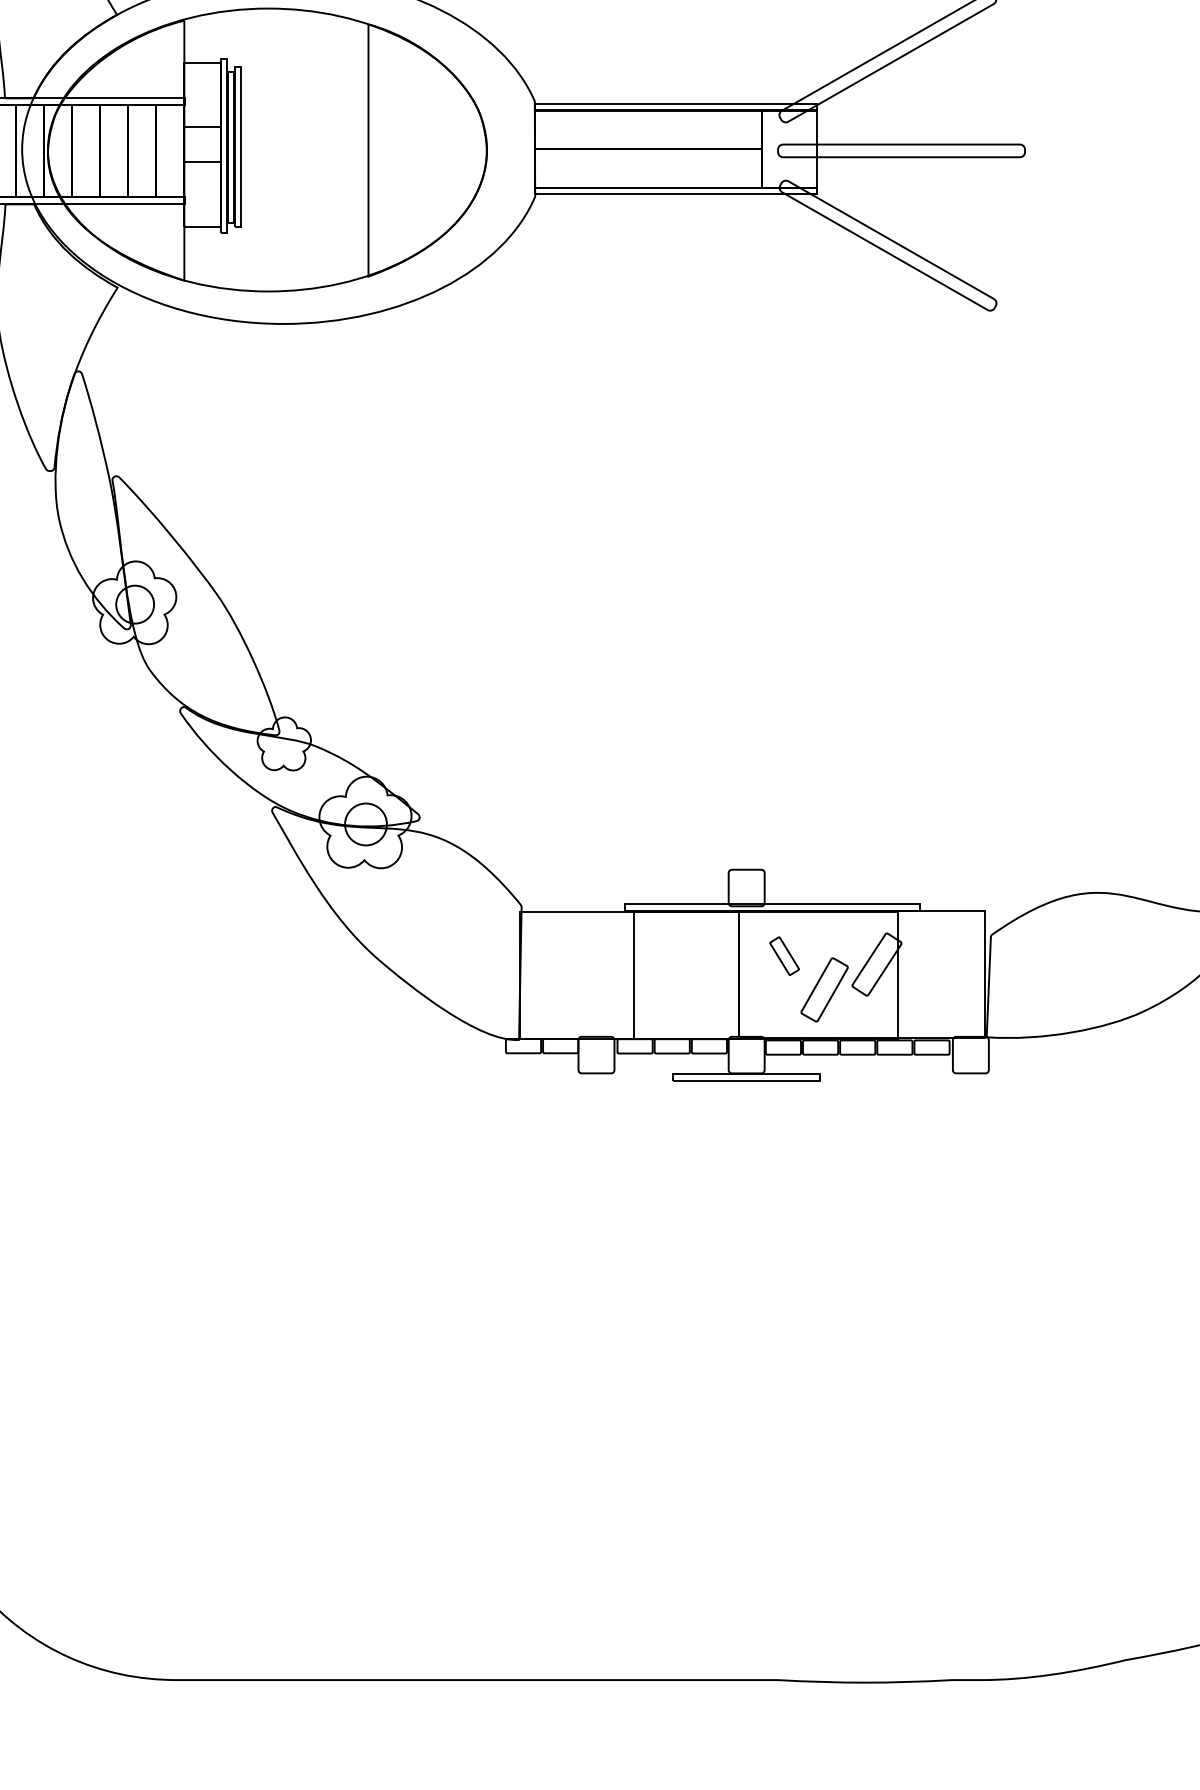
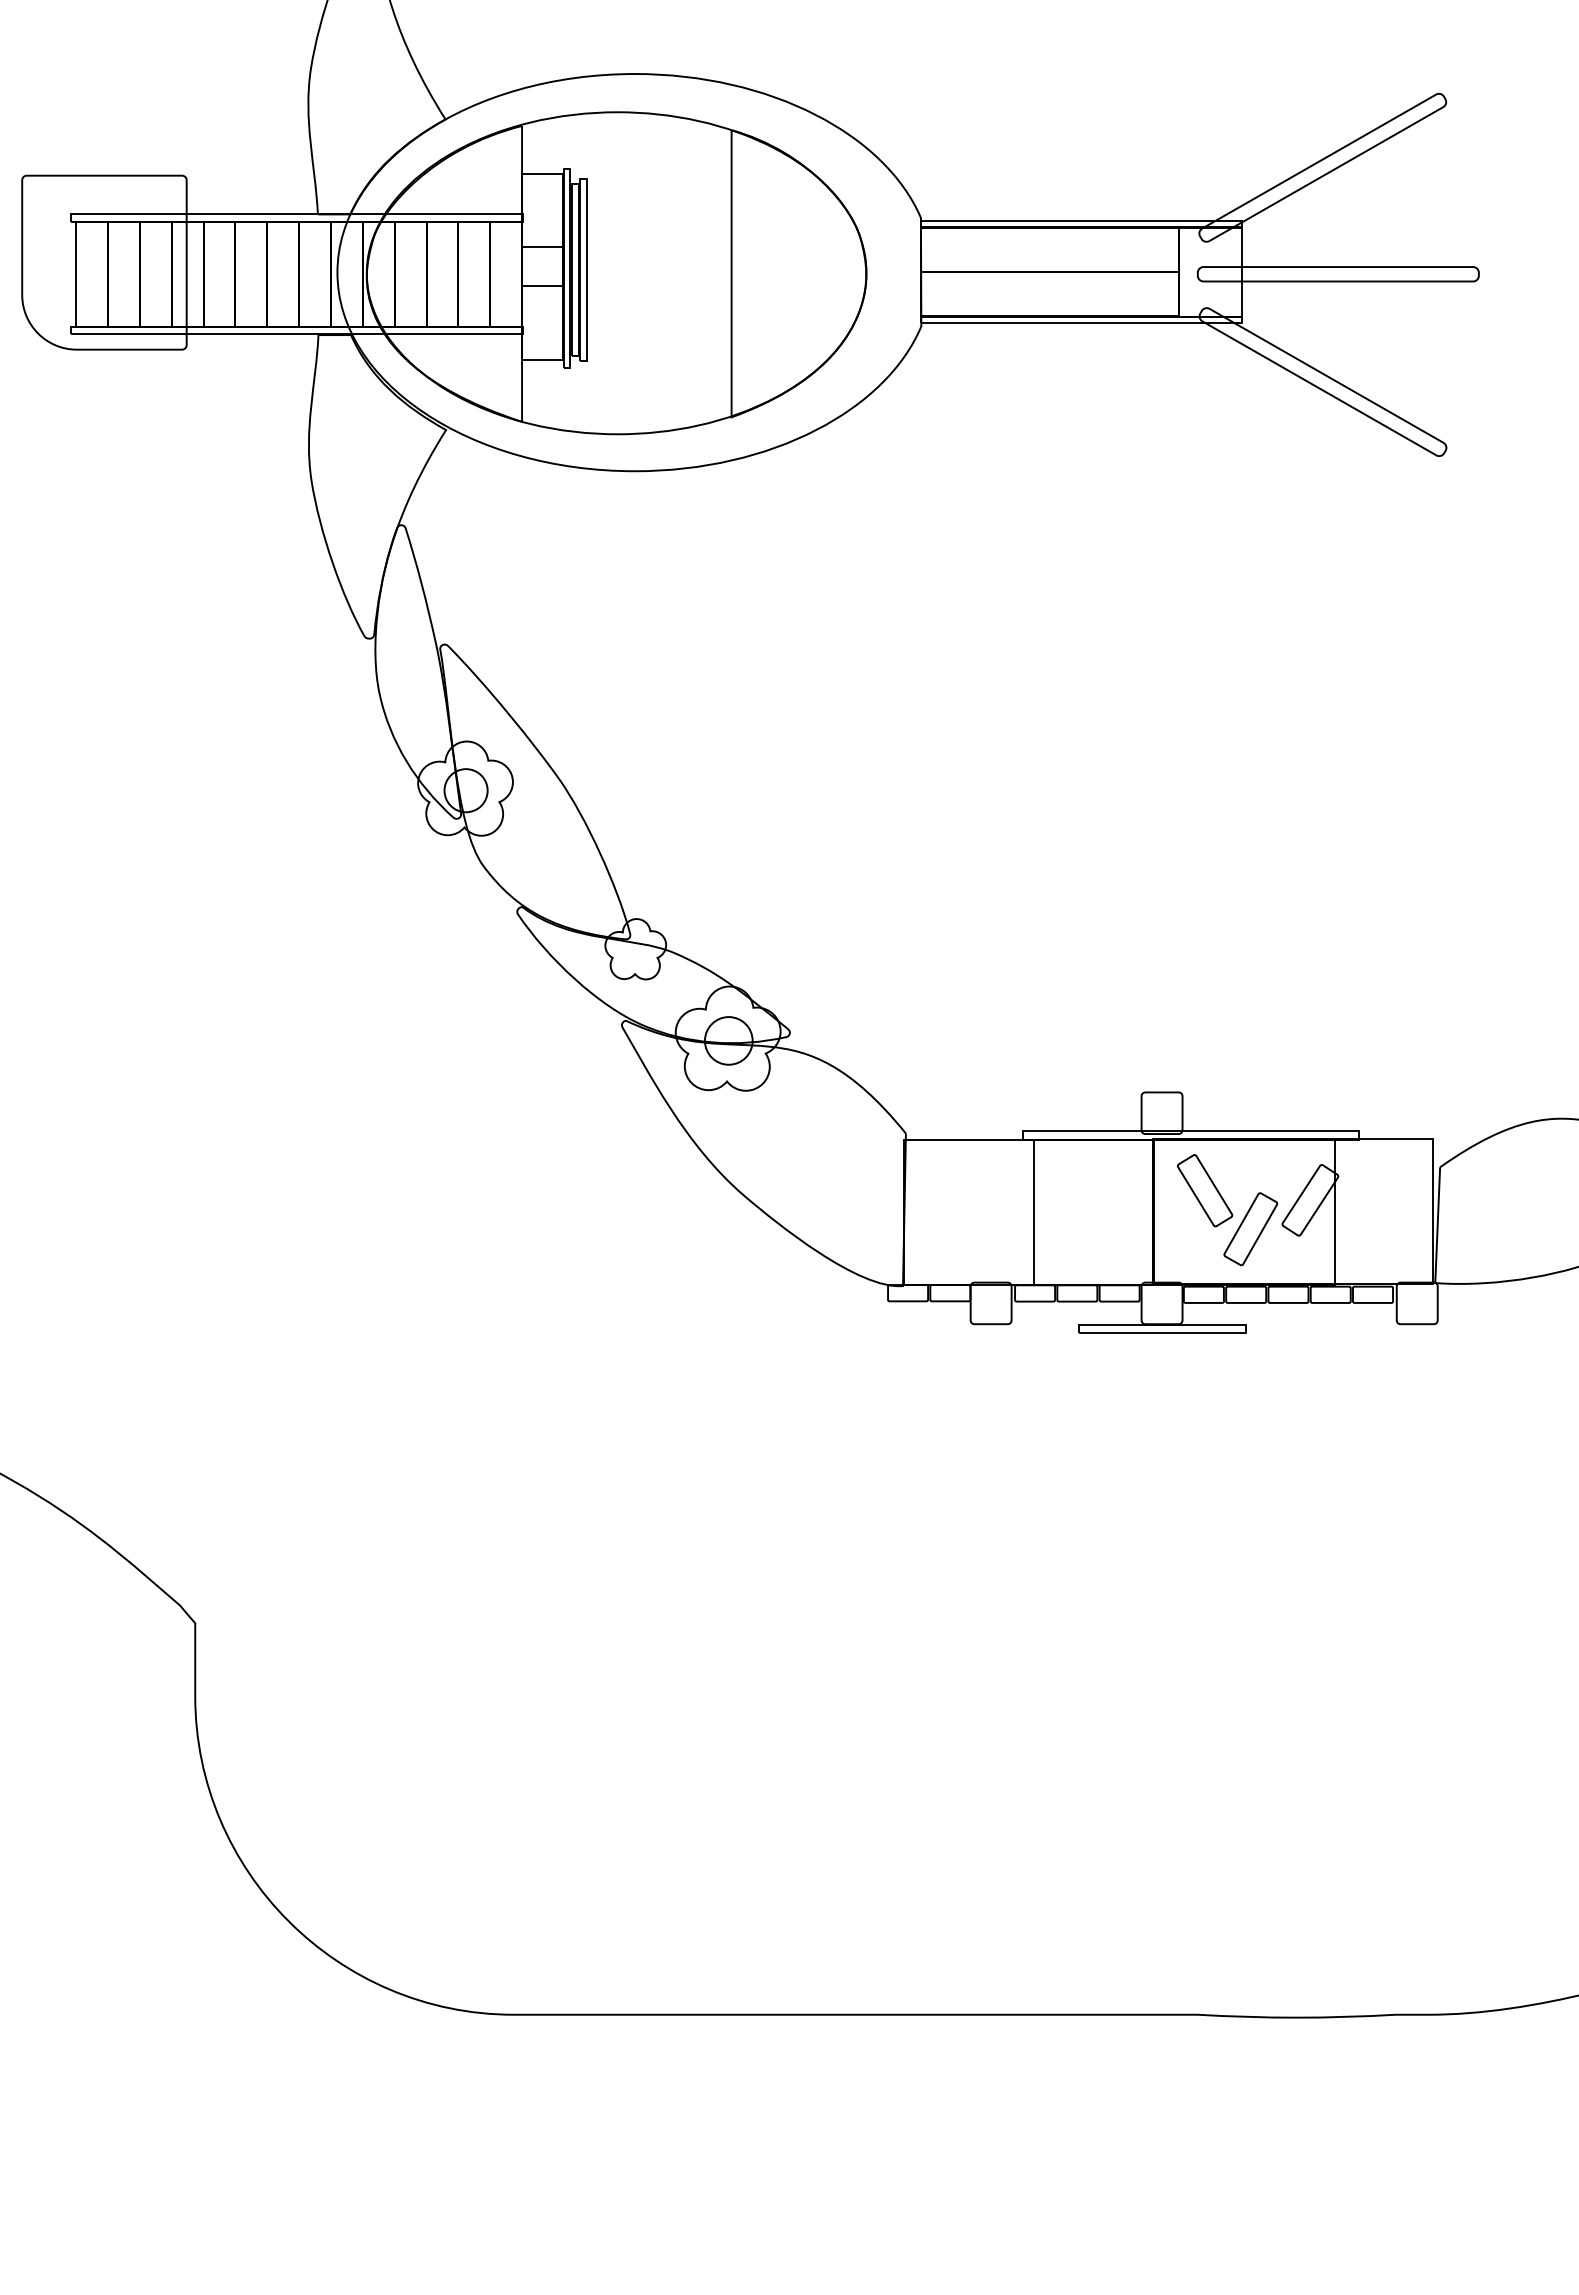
part: (784, 955) -> (1205, 1190), size x1.67

